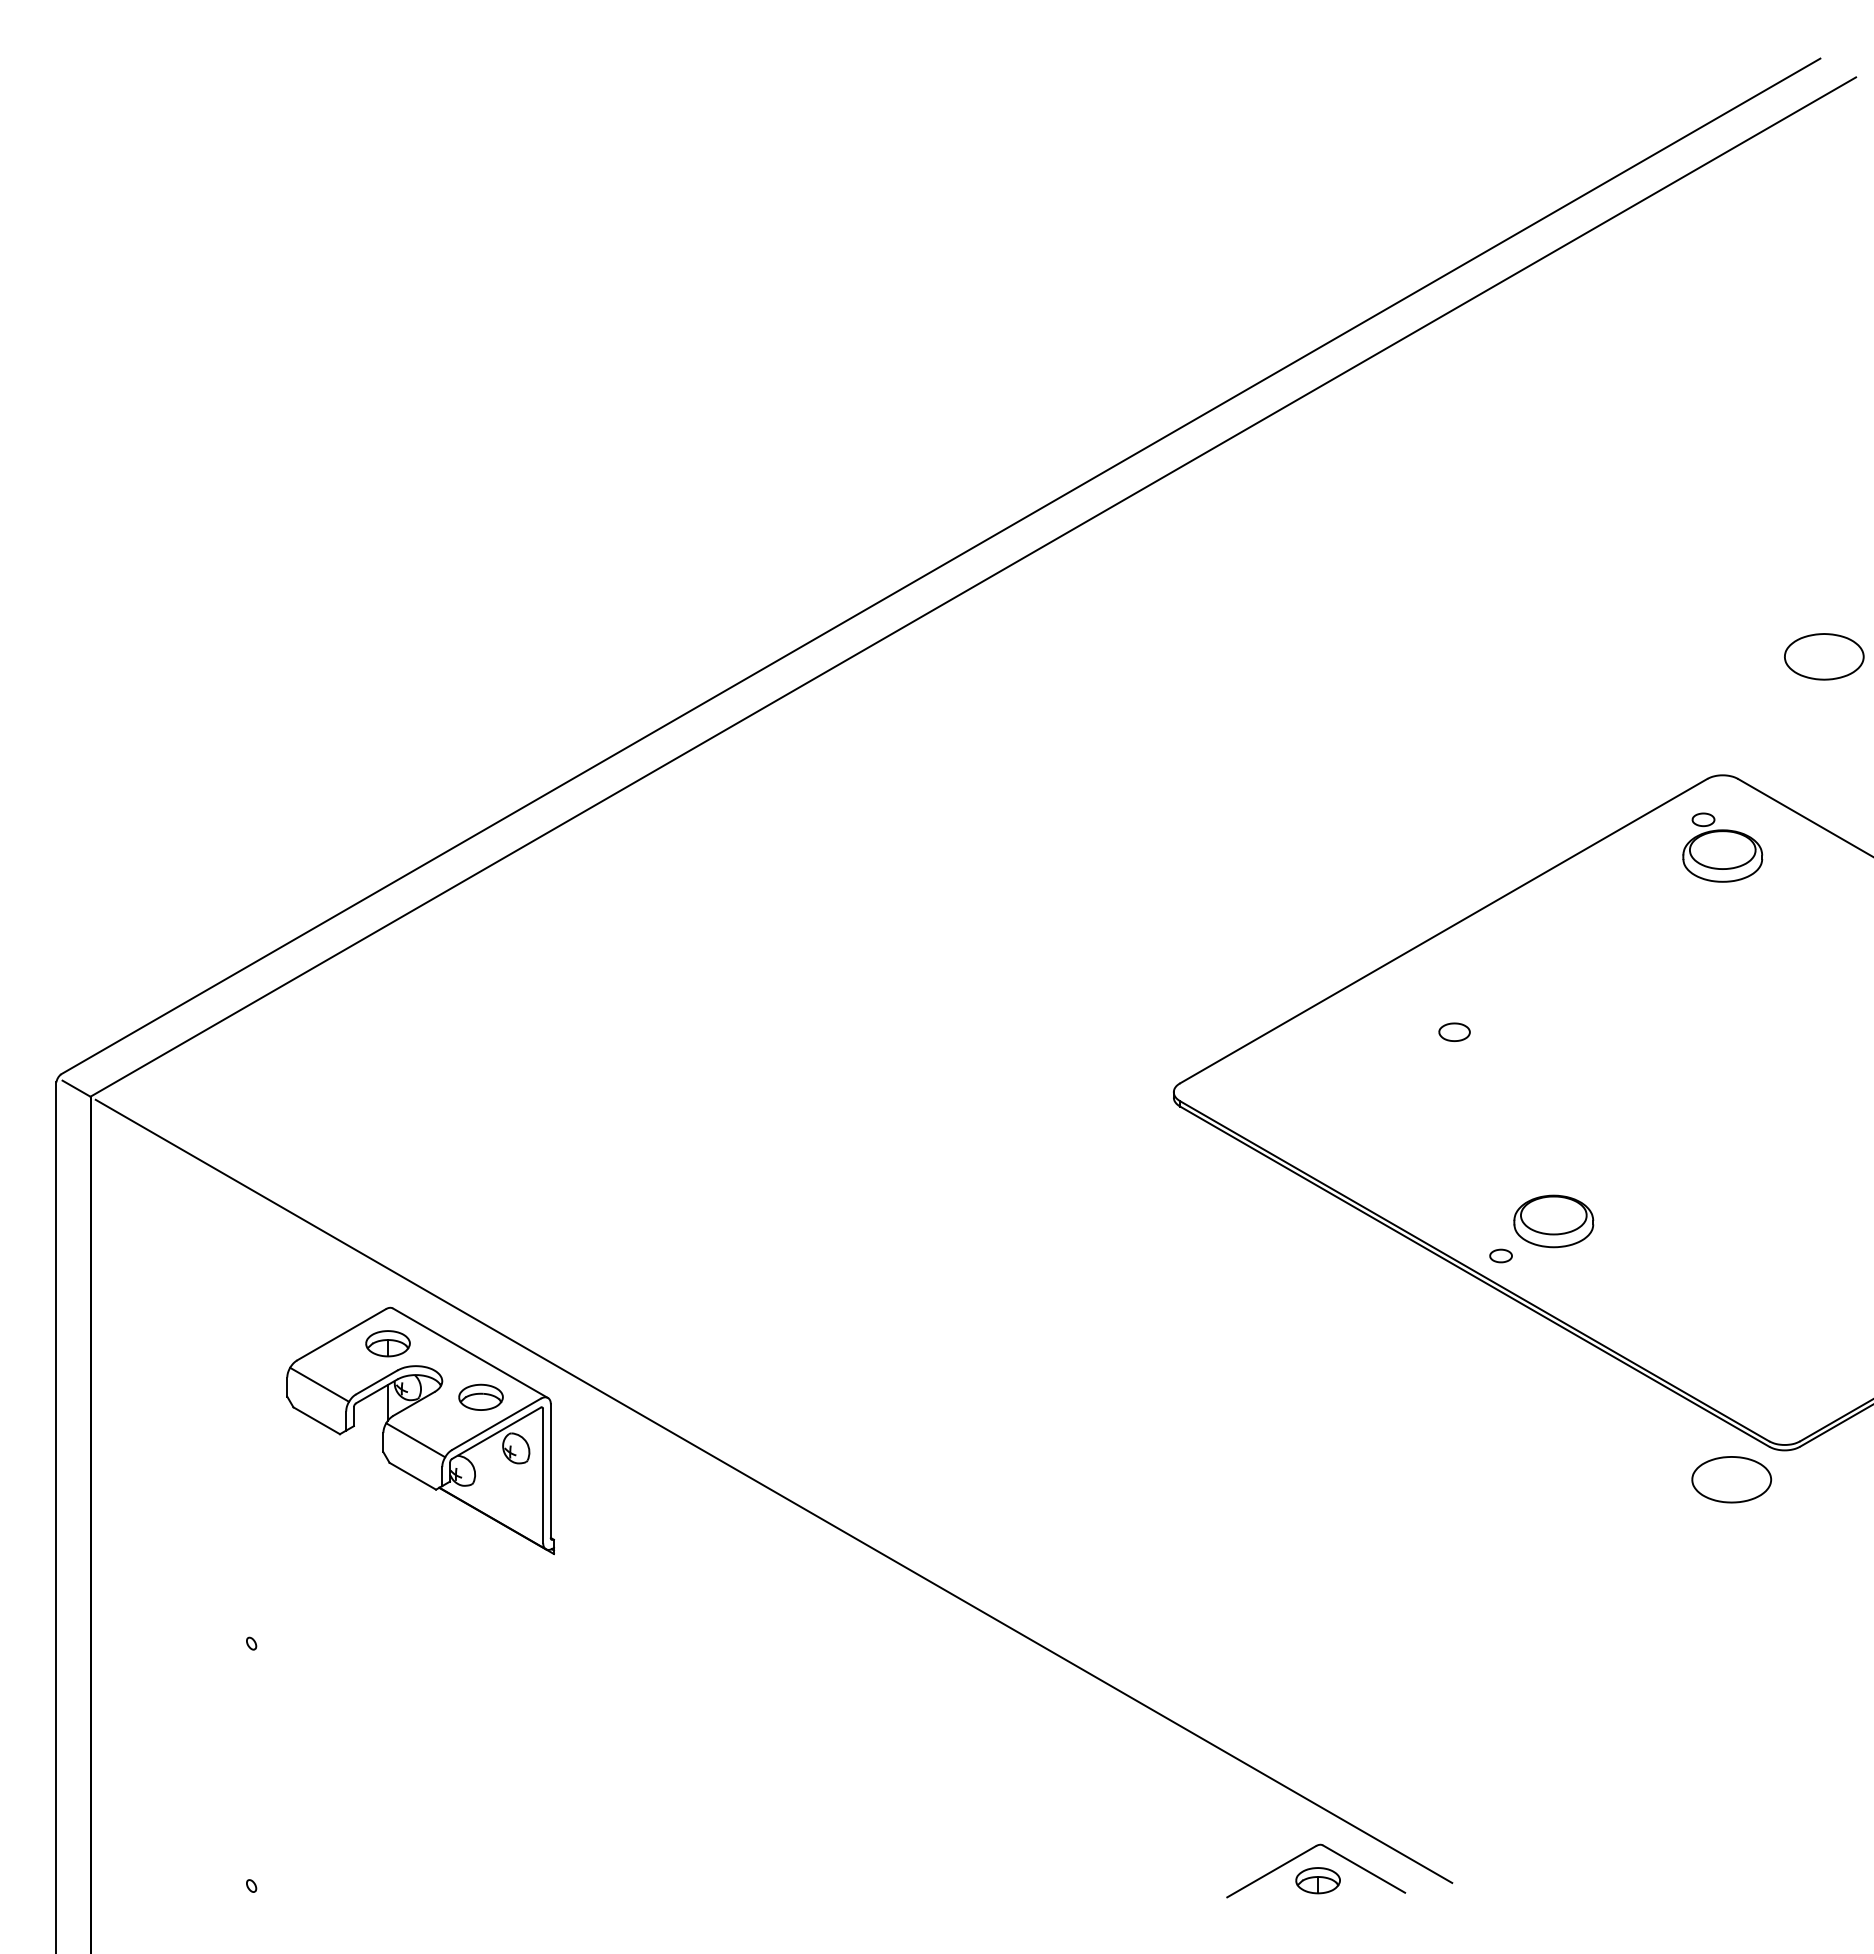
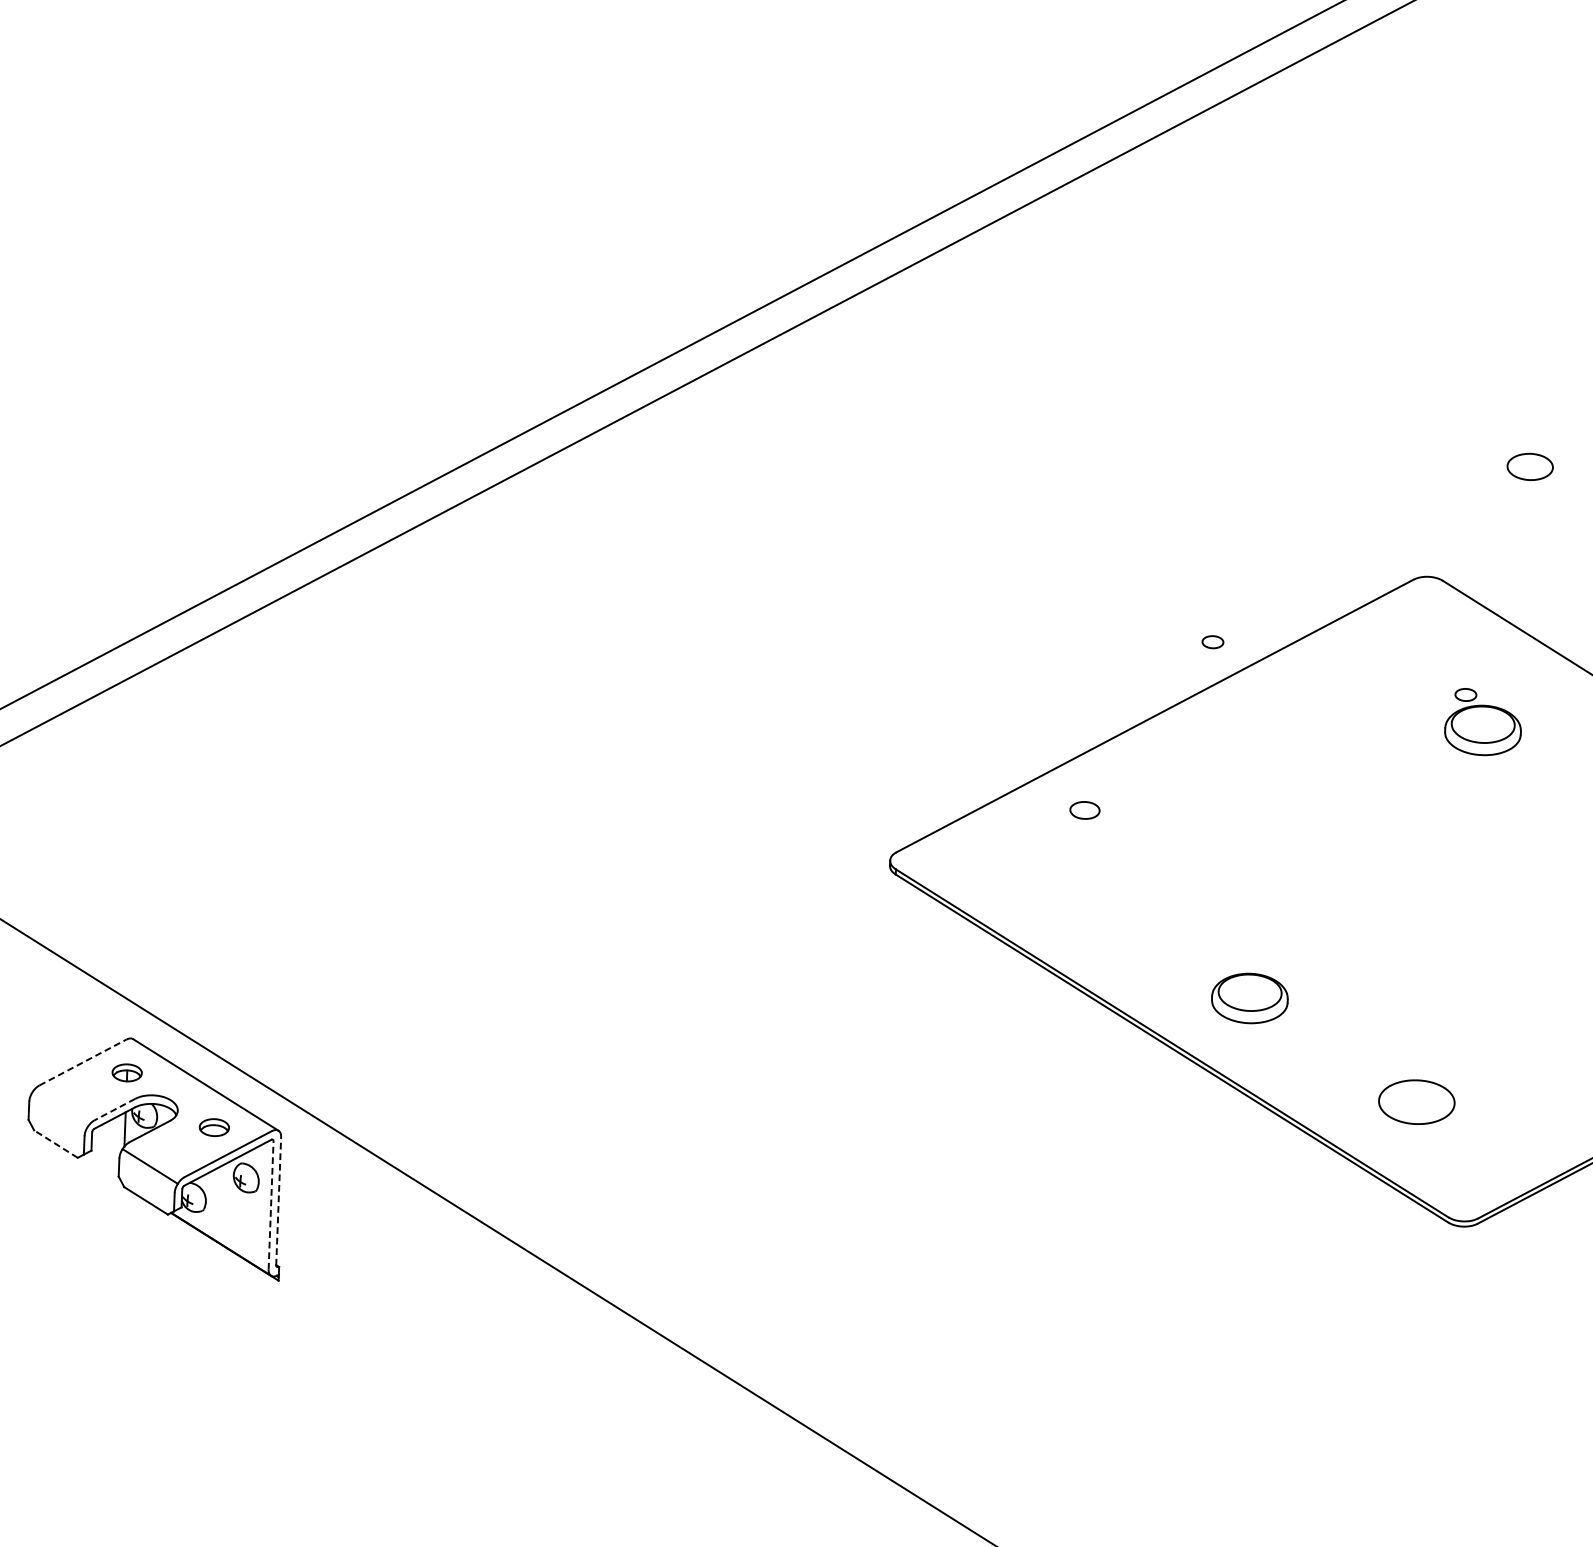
part: (1824, 656) -> (1530, 466), size x0.6
part: (1722, 847) -> (1483, 722), moved
part: (1454, 1031) -> (1084, 809), moved
part: (1500, 1255) -> (1212, 641), moved
line: (341, 1334) -> (82, 1062), solid -> dashed
part: (387, 1343) -> (126, 1072), size x0.7
line: (376, 1382) -> (114, 1109), solid -> dashed
line: (319, 1384) -> (59, 1109), removed
part: (480, 1396) -> (213, 1126), size x0.7
line: (316, 1420) -> (55, 1143), solid -> dashed
line: (550, 1470) -> (278, 1200), solid -> dashed
line: (543, 1475) -> (271, 1204), solid -> dashed
part: (1731, 1479) -> (1416, 1101), moved

